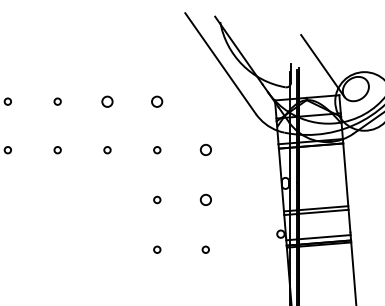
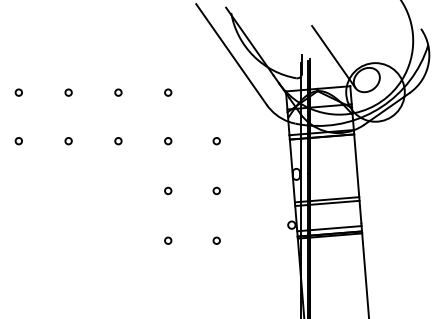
circle: (107, 101) -> (118, 92), size x0.62
circle: (157, 101) -> (168, 92), size x0.62
circle: (205, 150) -> (216, 141), size x0.62
circle: (205, 199) -> (216, 190), size x0.62

